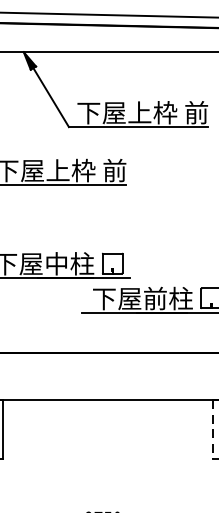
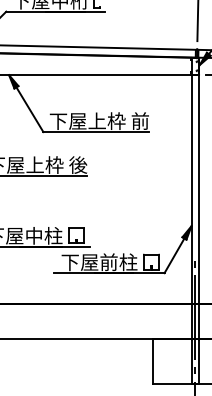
text: (115, 169) -> (78, 164), 上枠 前 -> 上枠 後
line: (213, 430) -> (153, 362), dashed -> solid

